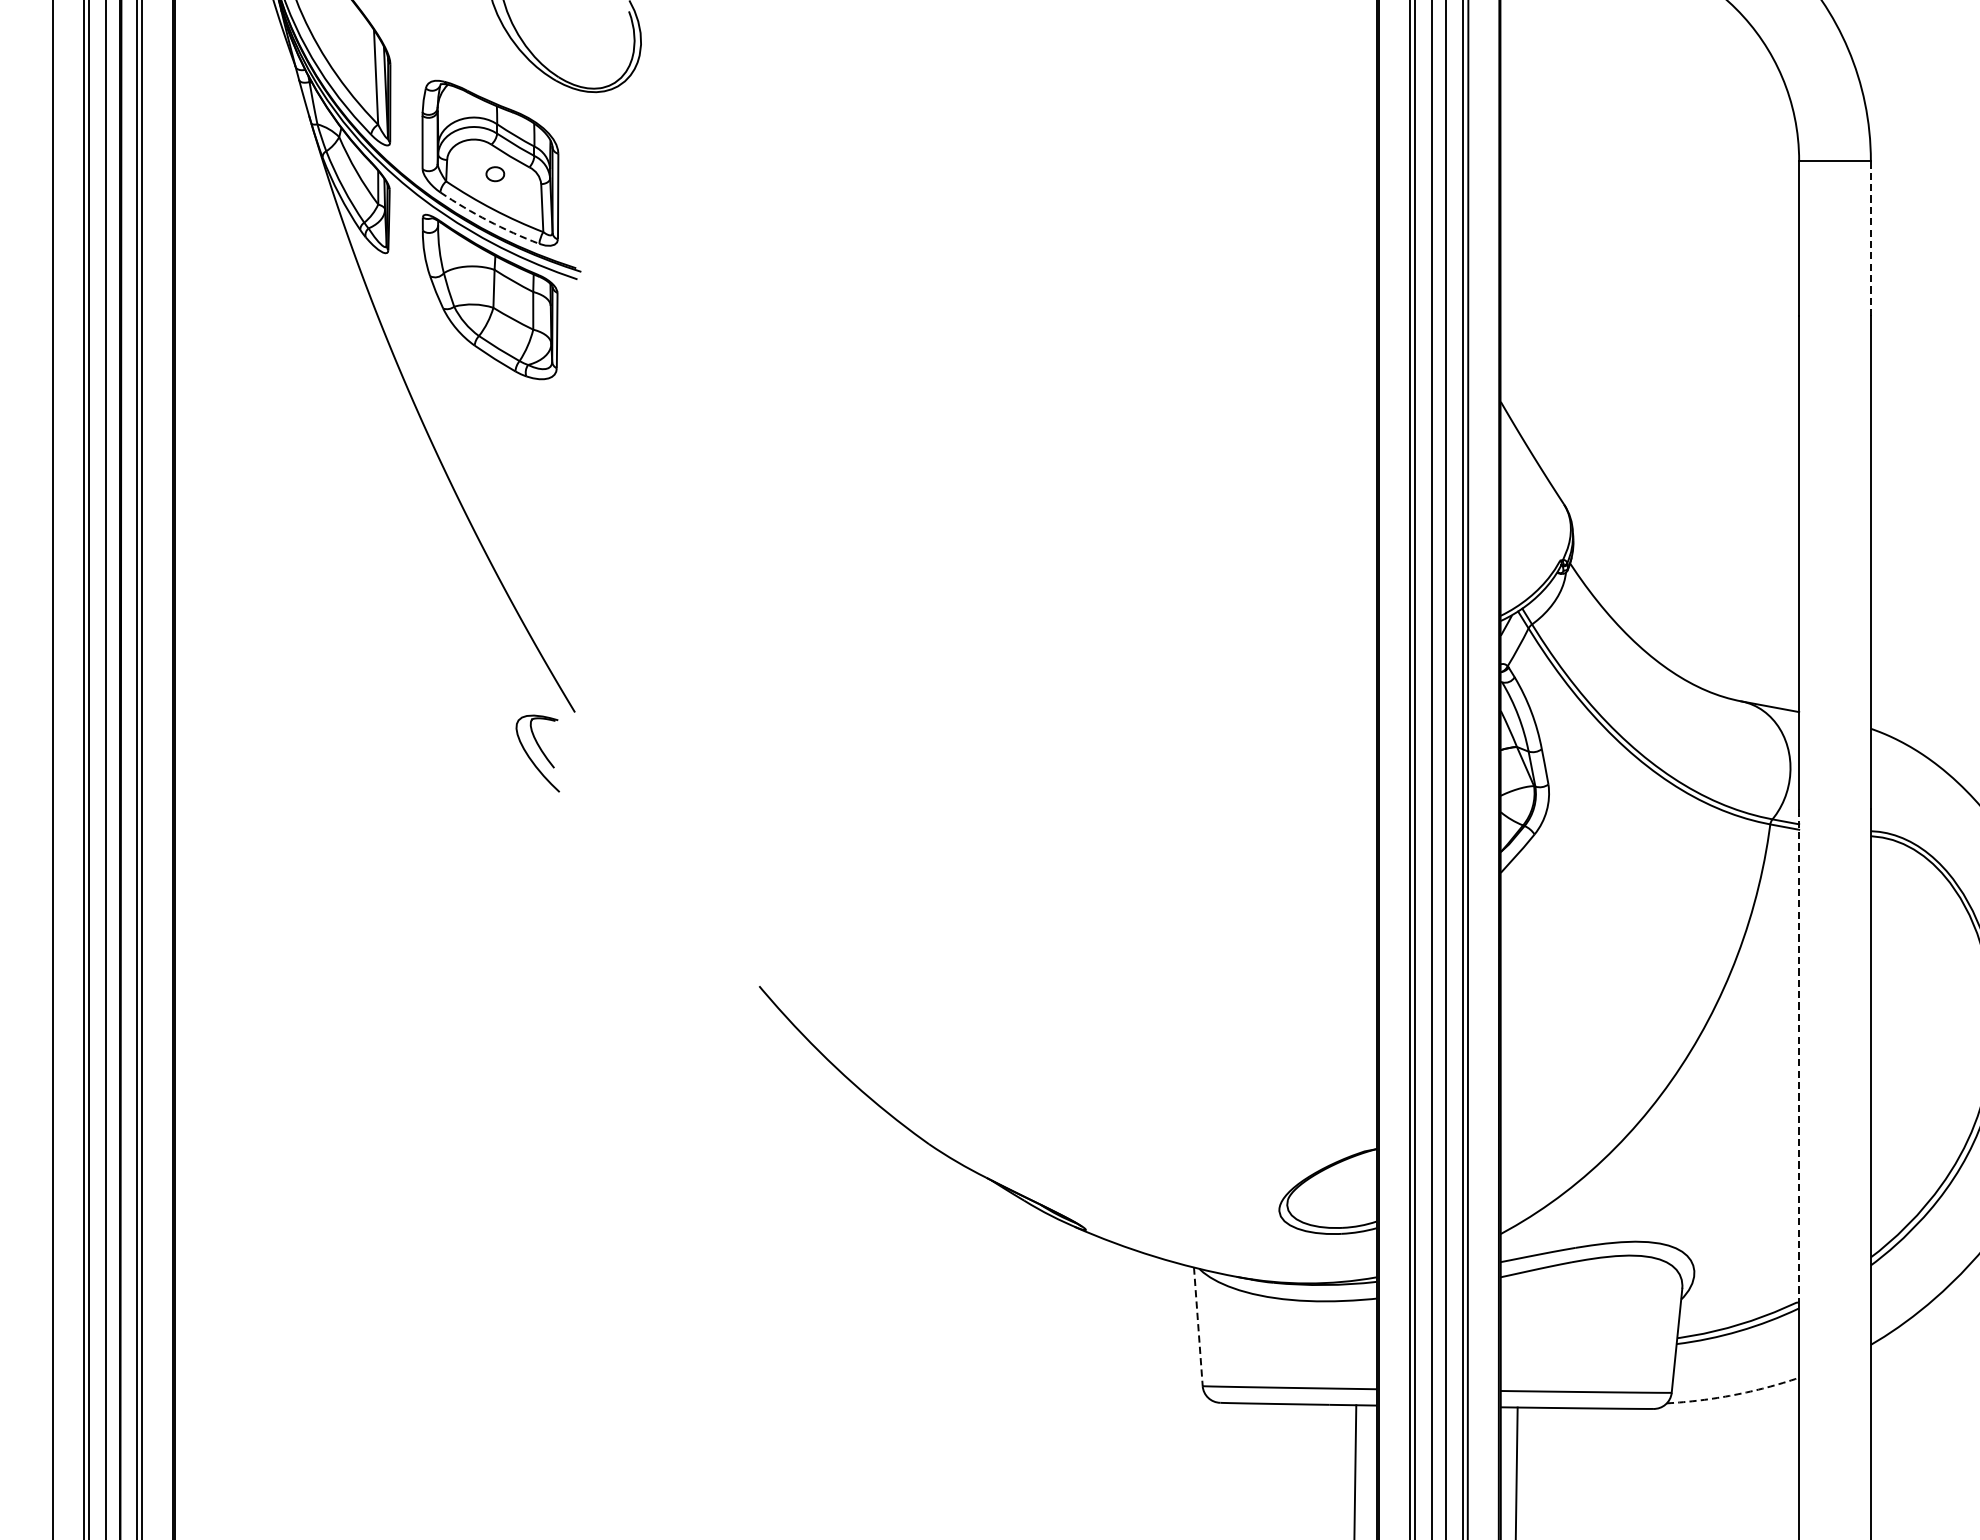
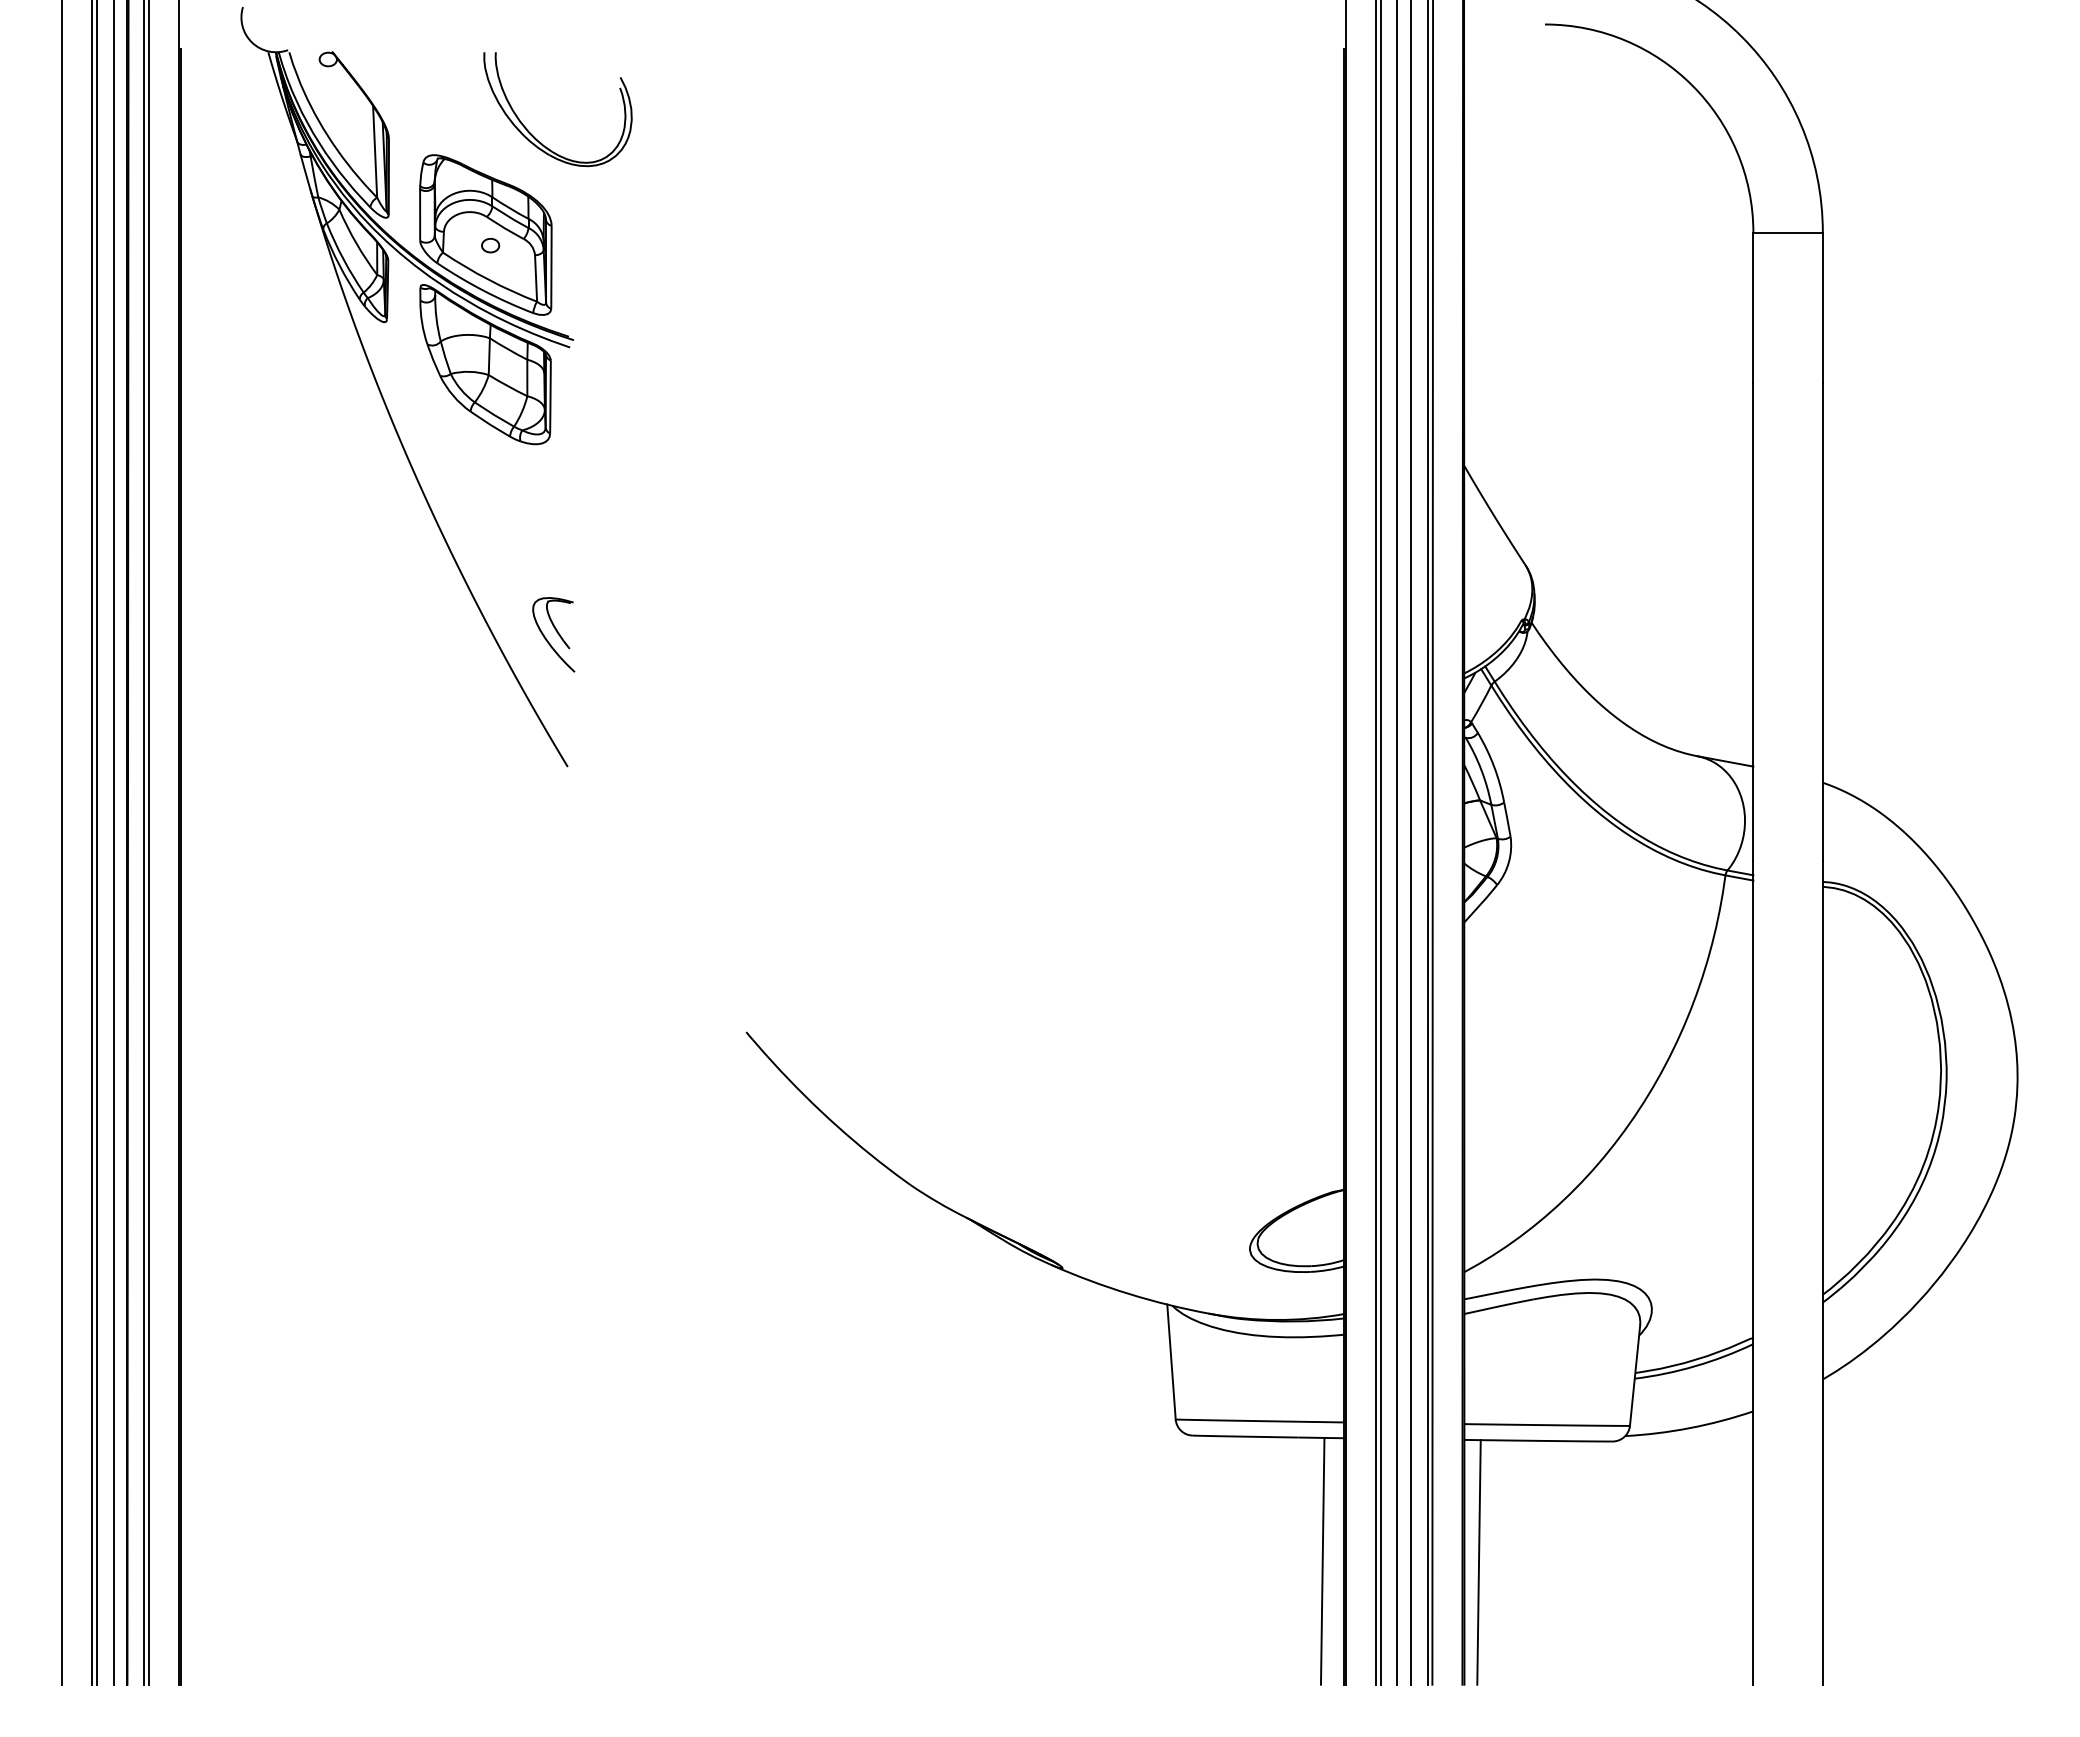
arc: (487, 220) -> (483, 290), dashed -> solid
line: (1870, 238) -> (1822, 307), dashed -> solid
part: (537, 753) -> (553, 634), moved
line: (1799, 1055) -> (1753, 1099), dashed -> solid
line: (1198, 1326) -> (1171, 1361), dashed -> solid
arc: (1734, 1395) -> (1690, 1428), dashed -> solid

